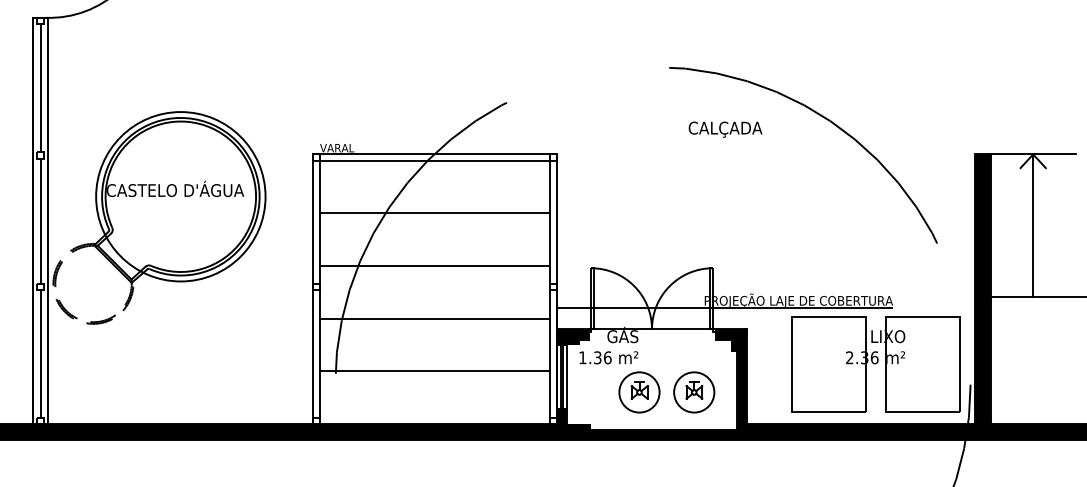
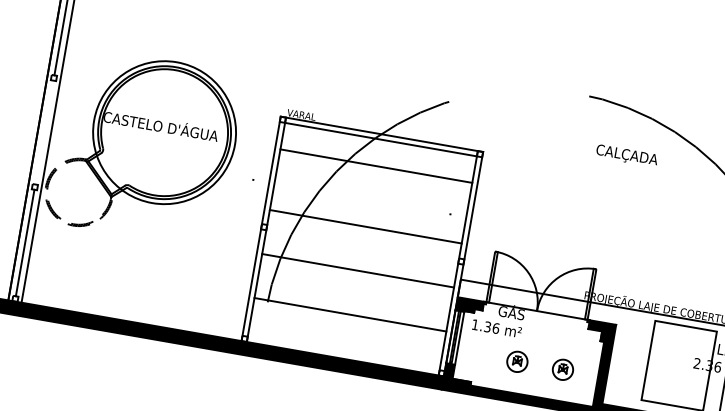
line: (434, 212) -> (376, 165), moved
line: (40, 220) -> (44, 132), removed
part: (639, 392) -> (517, 361), size x0.6
part: (694, 392) -> (563, 369), size x0.6

